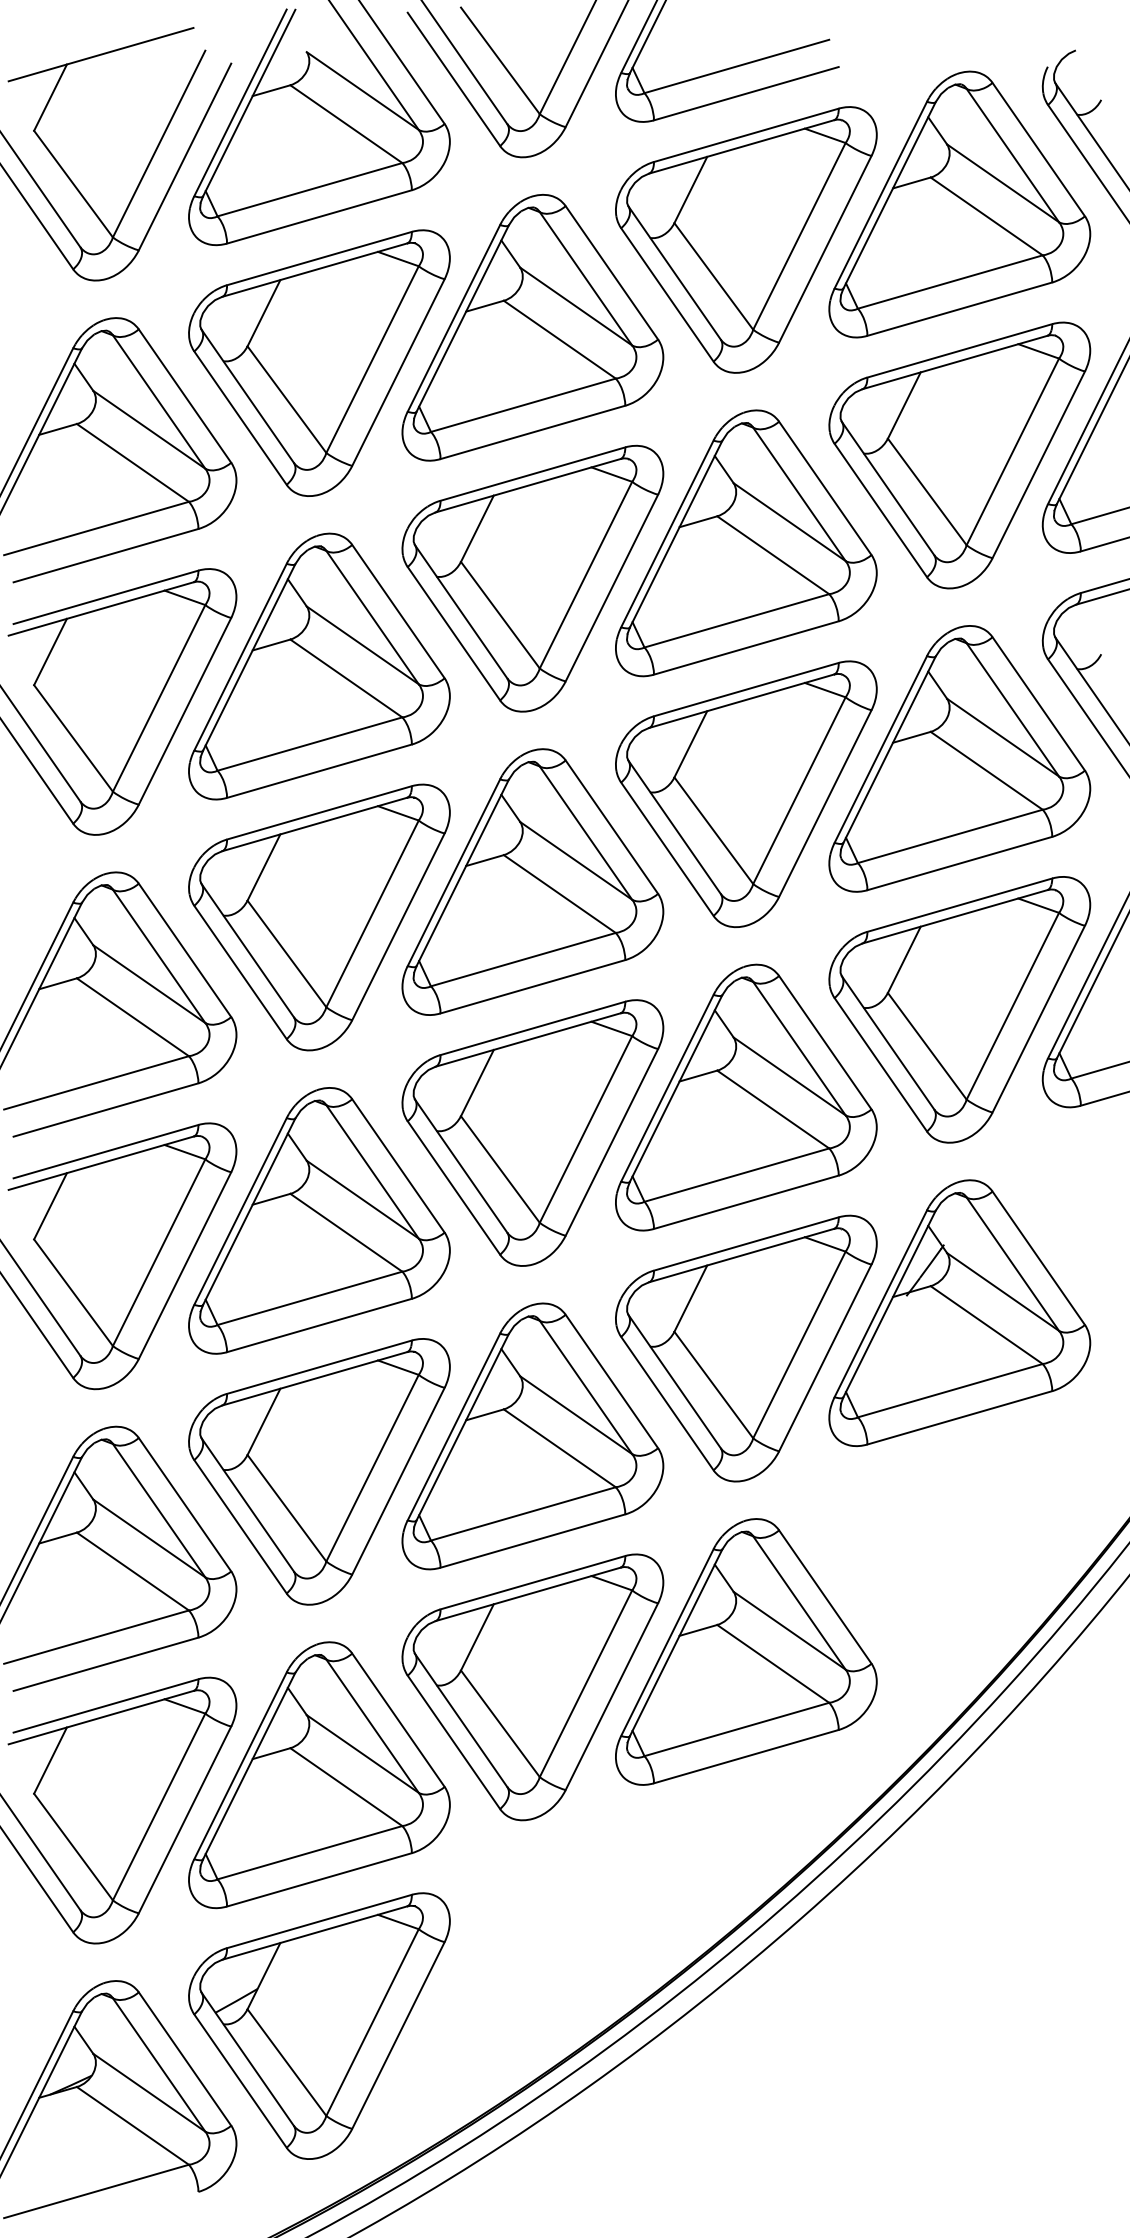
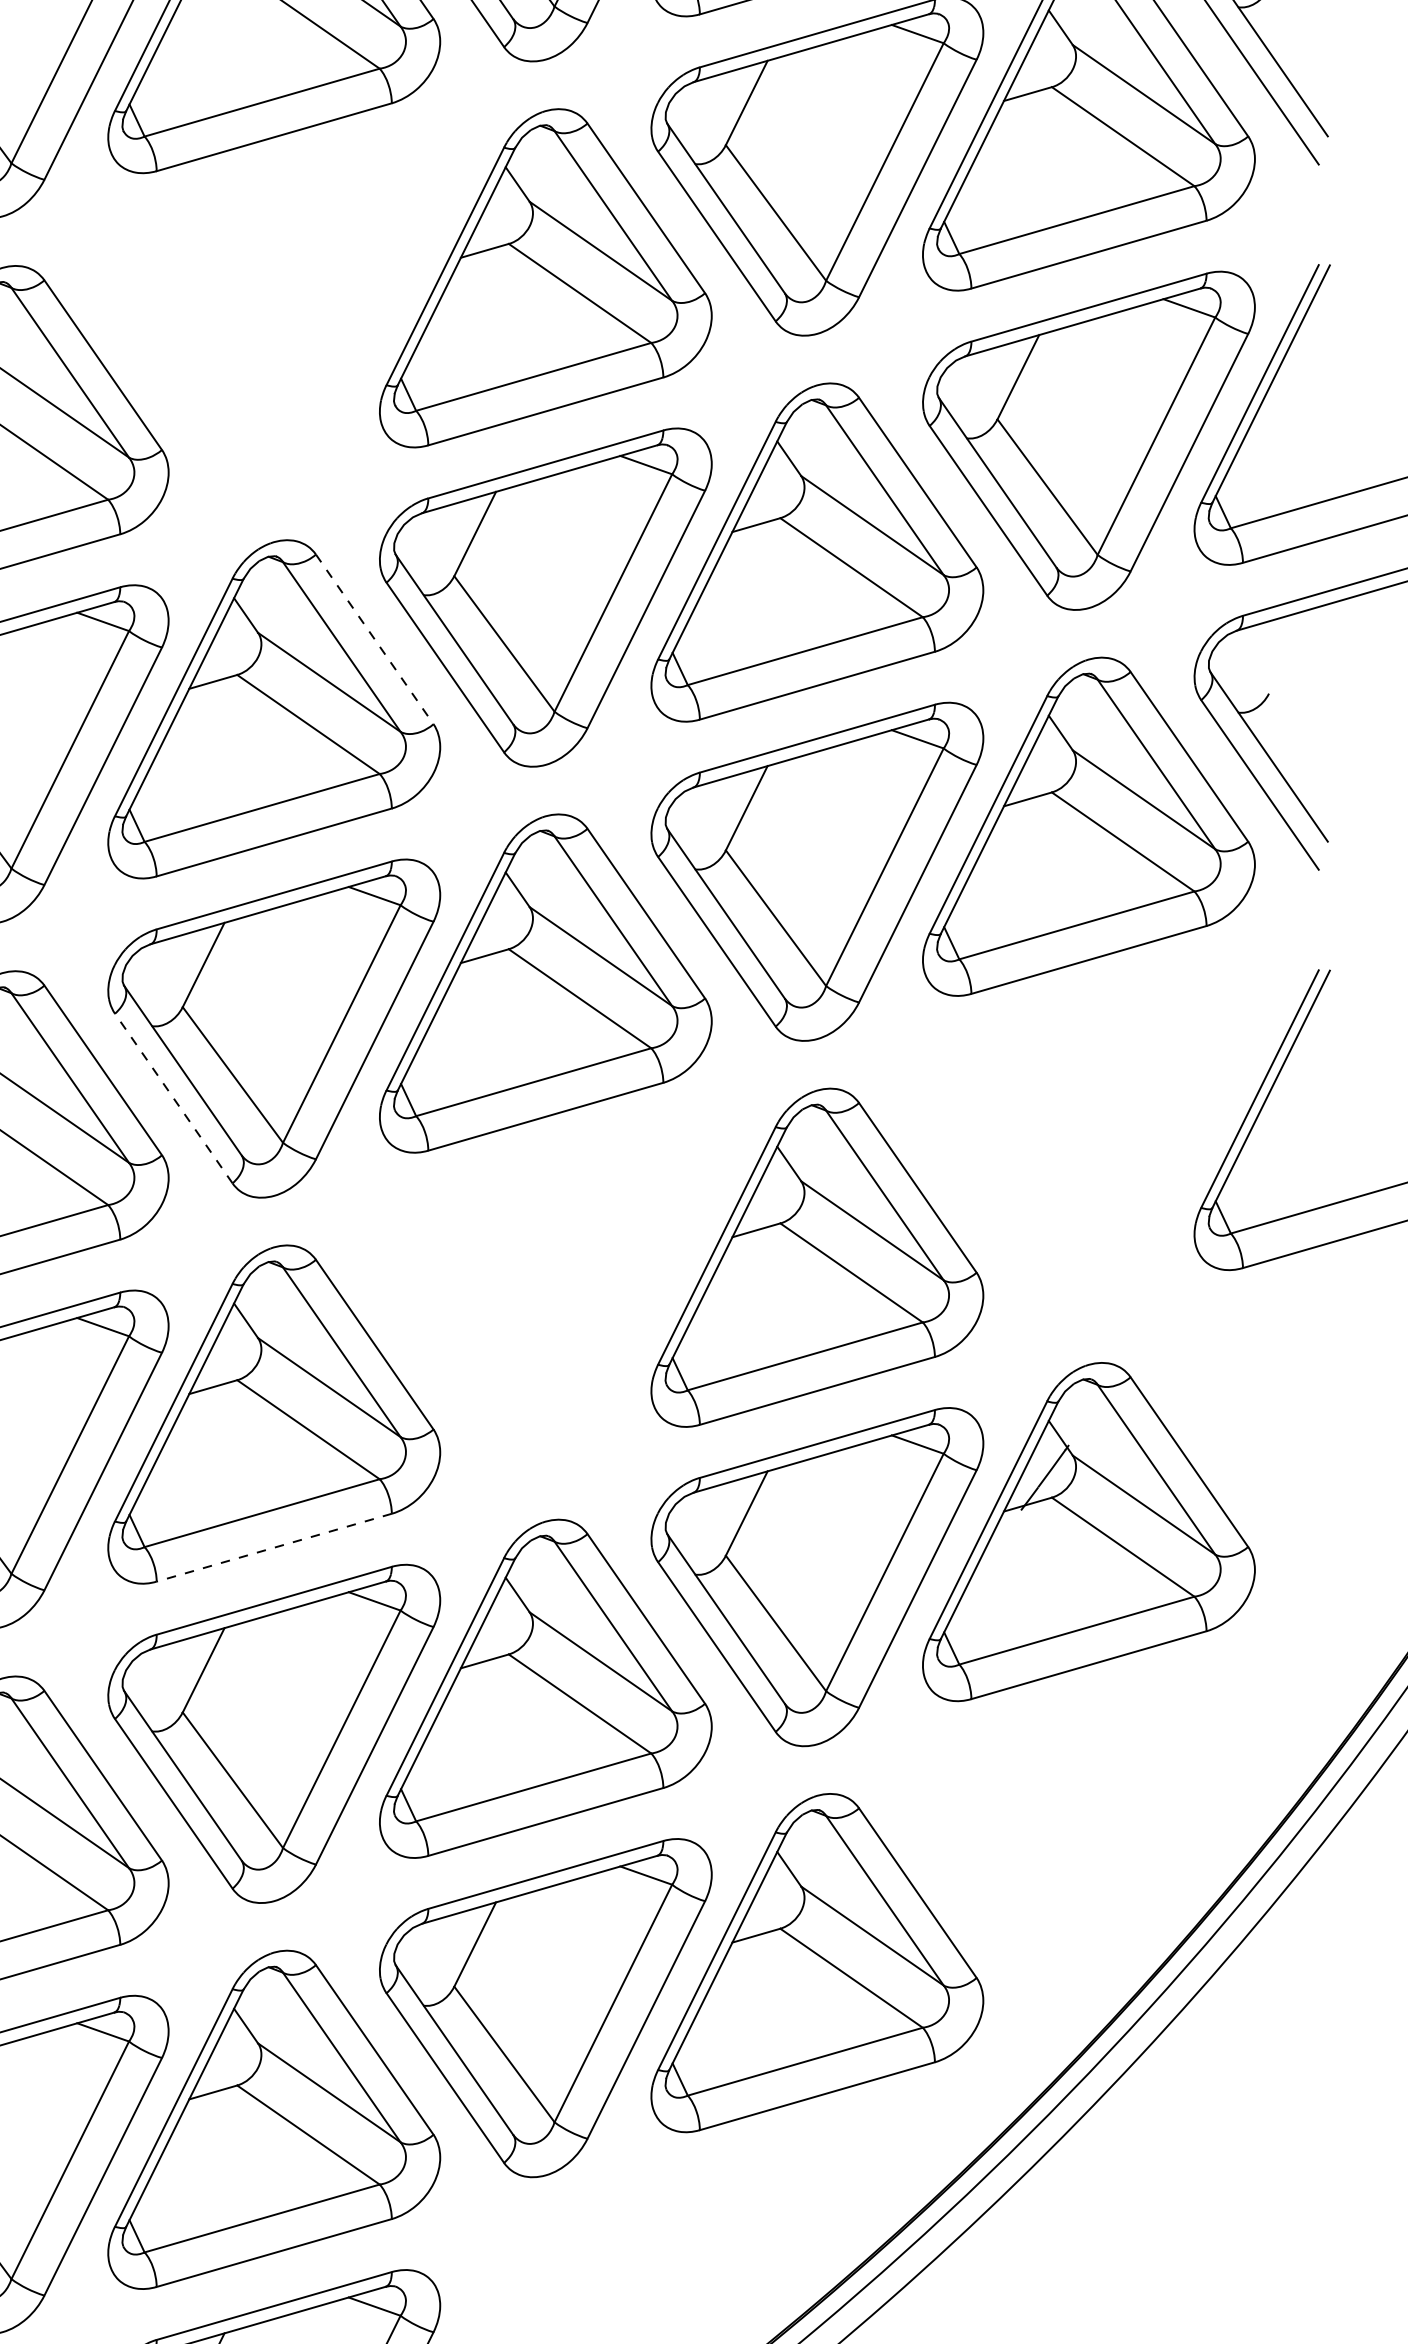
part: (319, 362) -> (274, 322), removed
line: (398, 612) -> (374, 640), solid -> dashed
line: (240, 972) -> (173, 1098), solid -> dashed
part: (959, 1009) -> (1088, 1145), removed
part: (532, 1132) -> (545, 1302), removed
line: (318, 1325) -> (273, 1547), solid -> dashed

